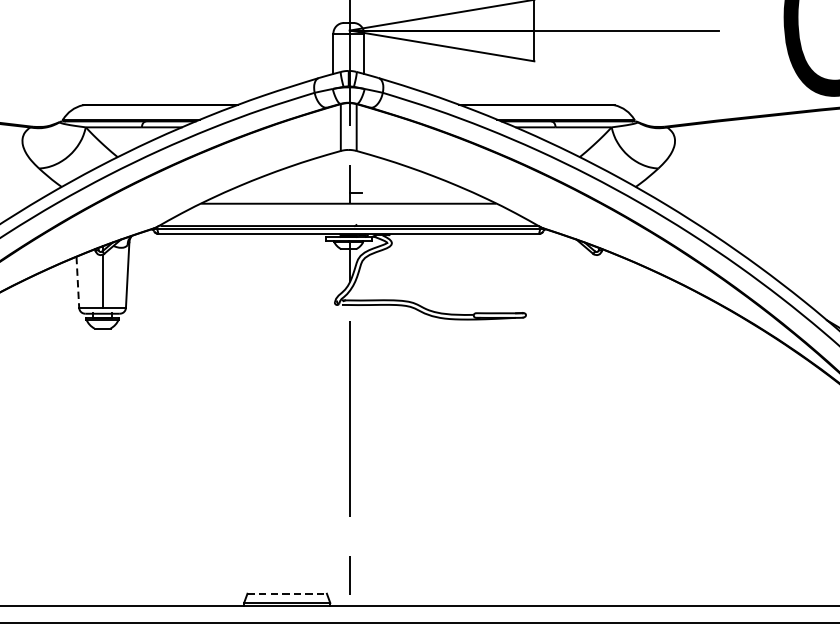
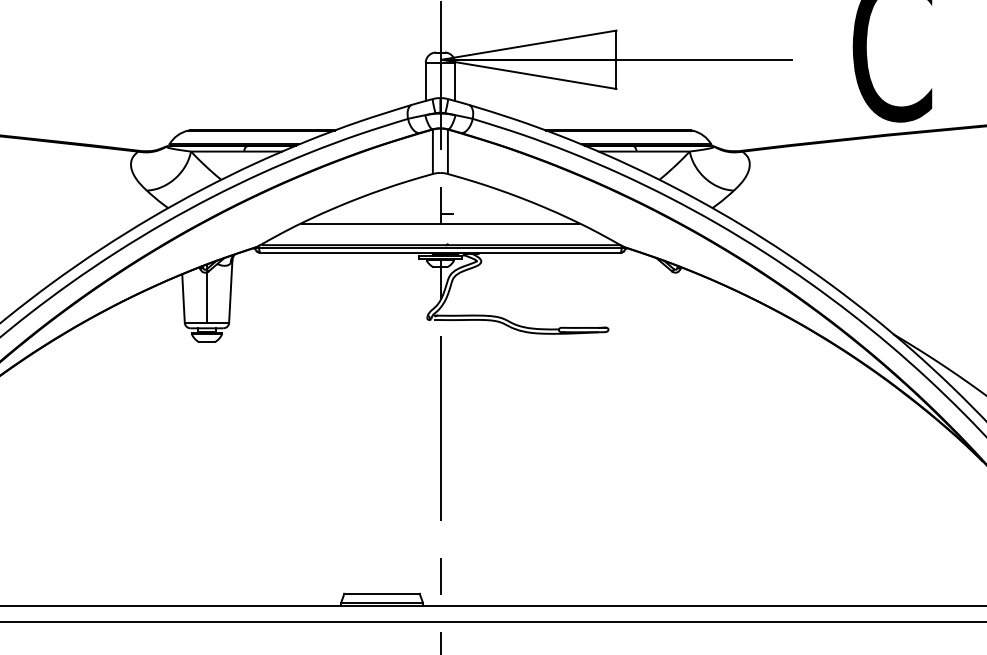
line: (77, 283) -> (183, 299), dashed -> solid
line: (287, 593) -> (382, 593), dashed -> solid

